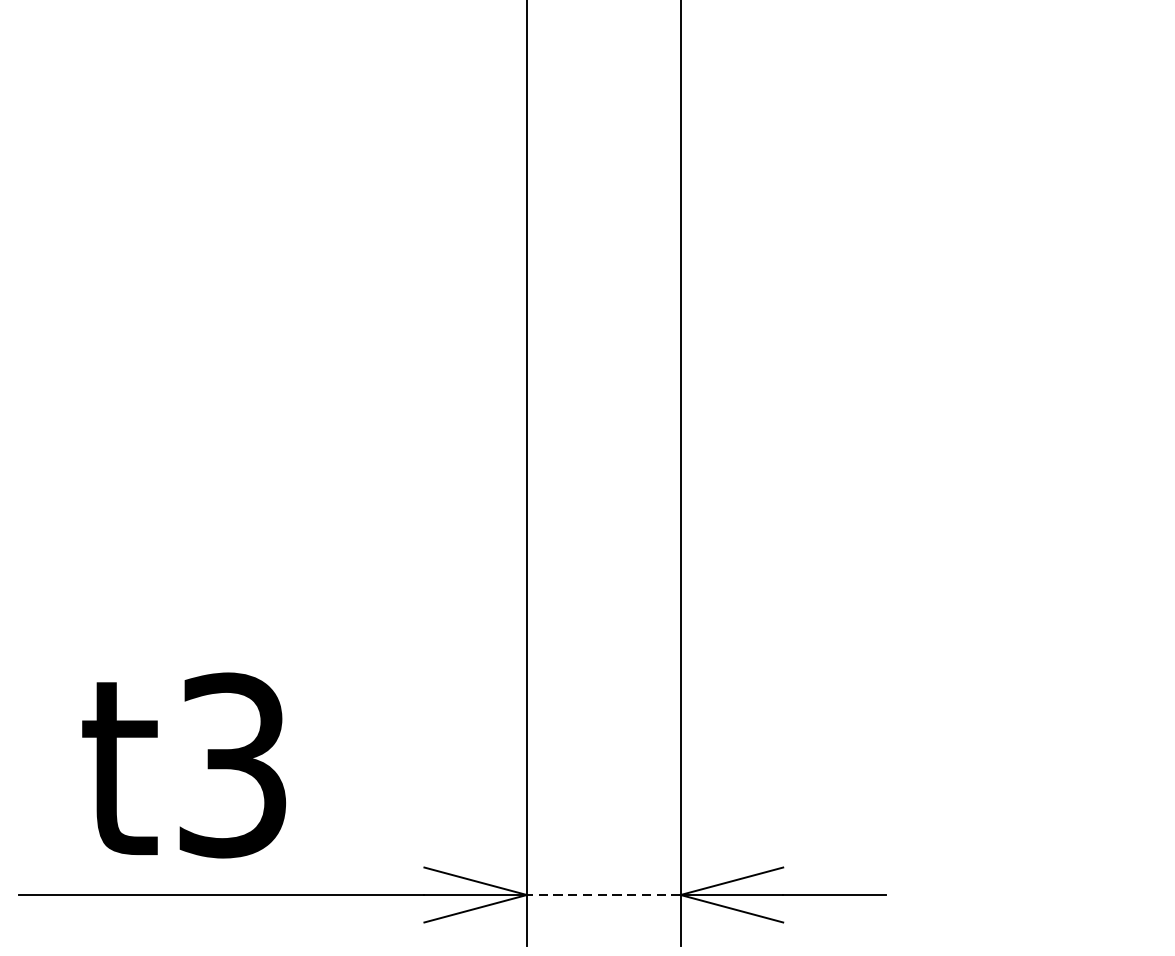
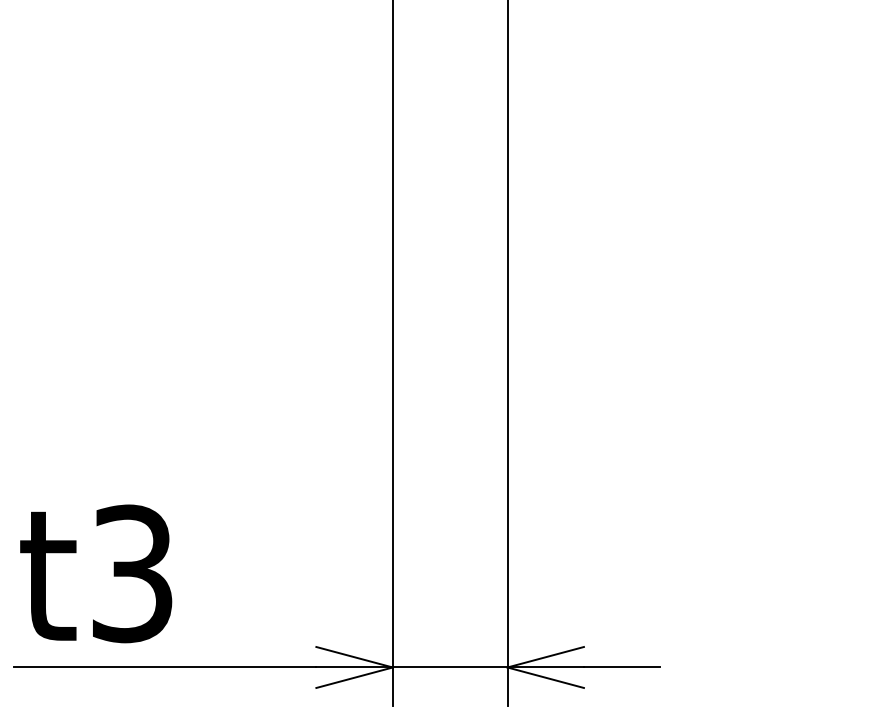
text: (184, 764) -> (96, 573), moved
line: (602, 895) -> (449, 667), dashed -> solid

